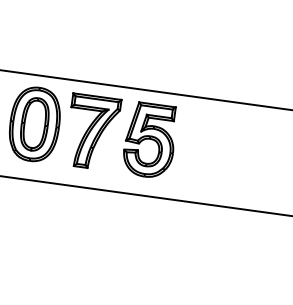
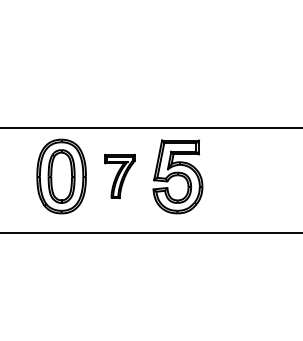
part: (92, 132) -> (119, 176), size x0.6

